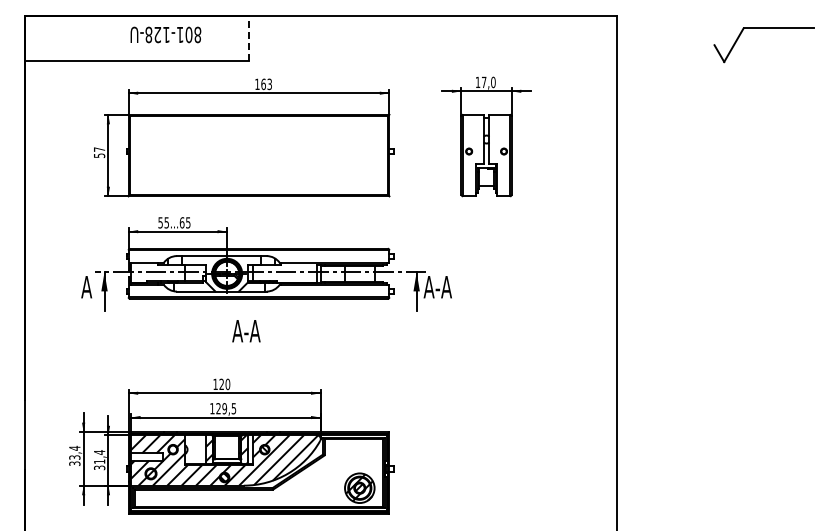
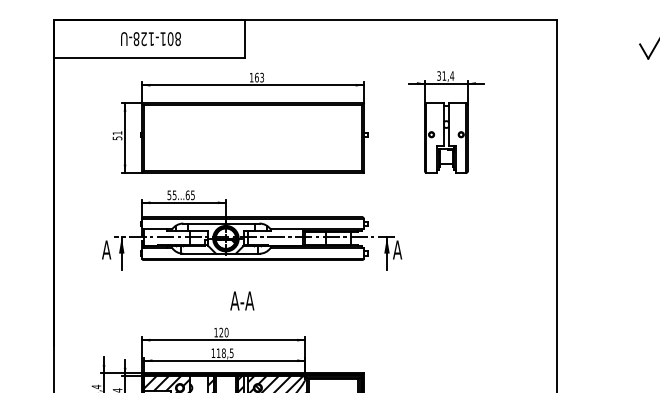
text: (165, 34) -> (150, 38), moved
line: (249, 37) -> (244, 37), dashed -> solid
text: (485, 82) -> (445, 76), 17,0 -> 31,4
text: (99, 149) -> (117, 133), 57 -> 51
text: (443, 287) -> (409, 250), A-A -> A
text: (246, 331) -> (242, 301), moved
text: (221, 408) -> (221, 353), 129,5 -> 118,5

